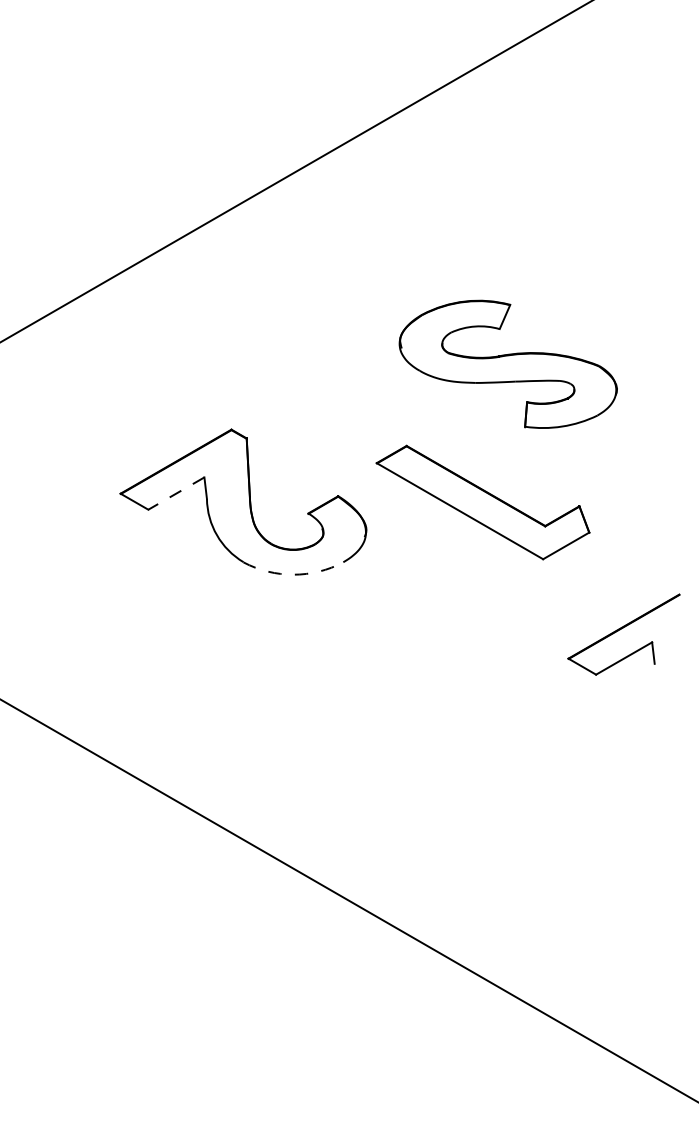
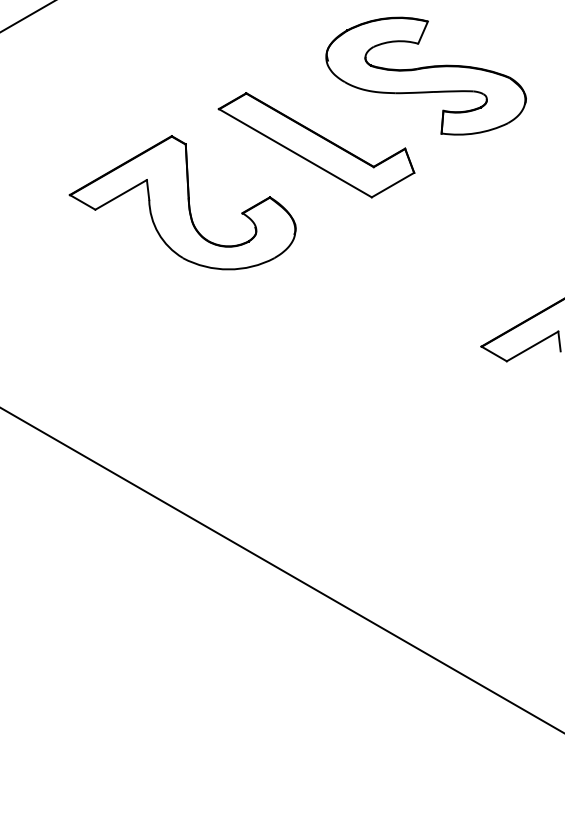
line: (175, 493) -> (120, 194), dashed -> solid
part: (482, 502) -> (316, 145), moved
arc: (293, 574) -> (228, 269), dashed -> solid

